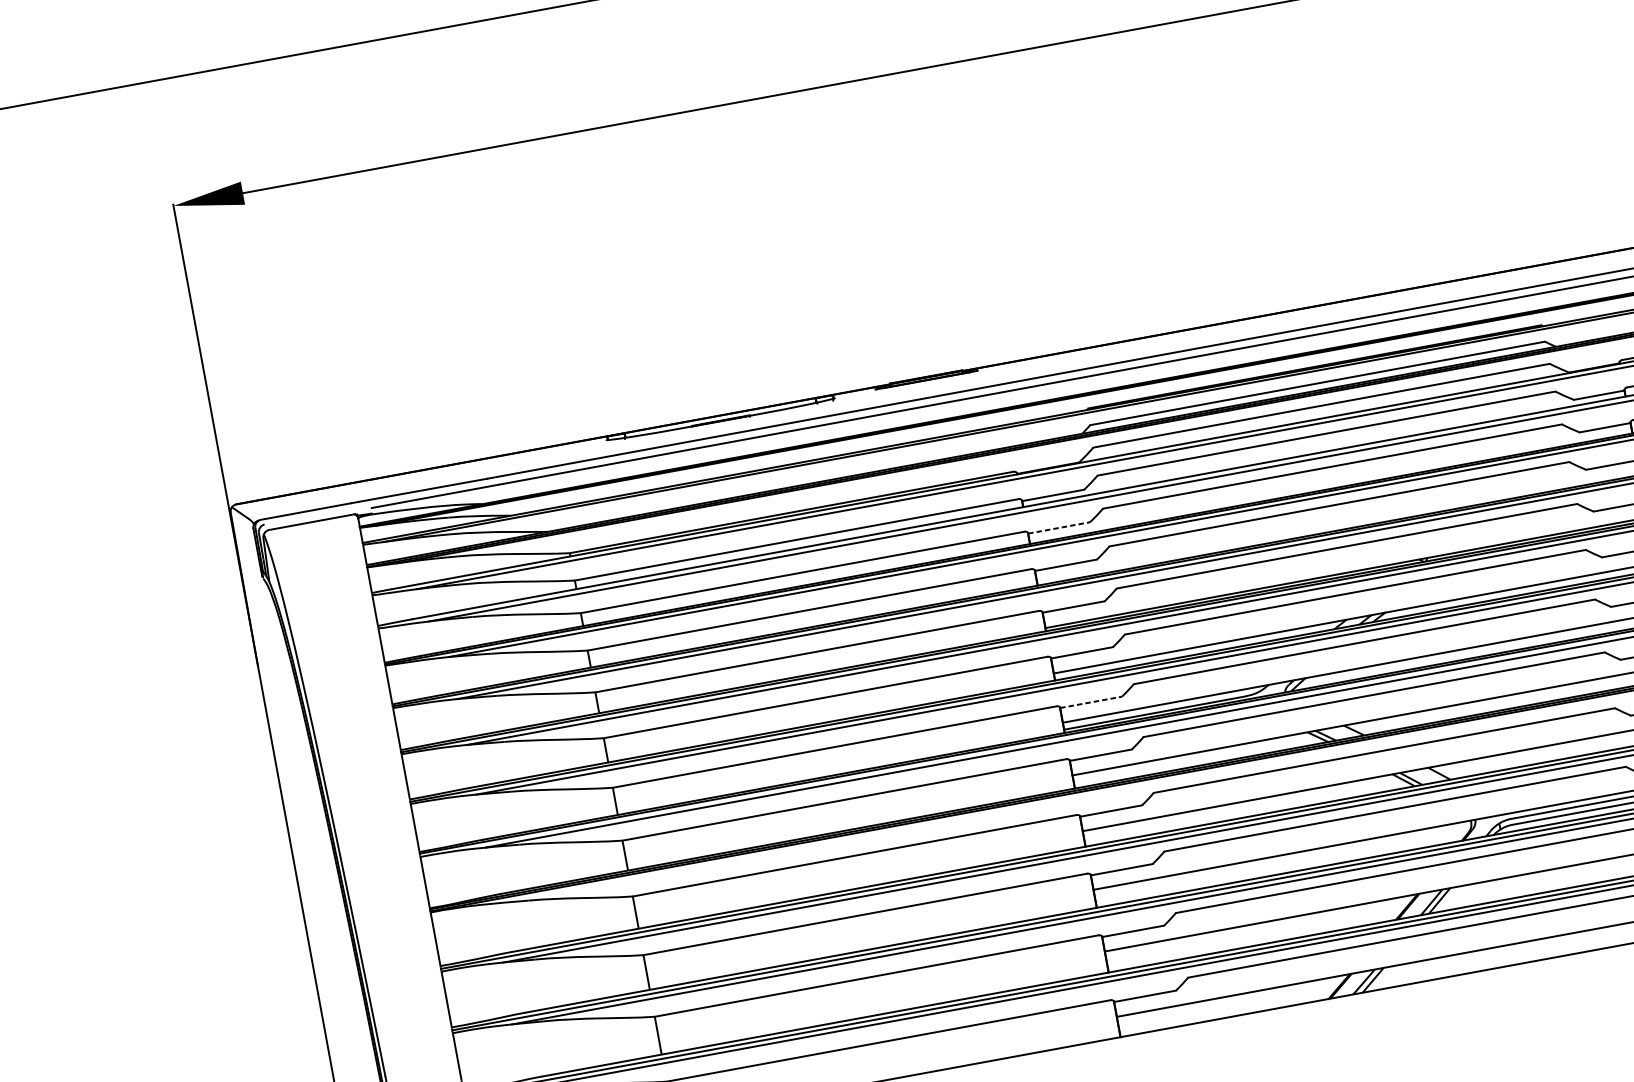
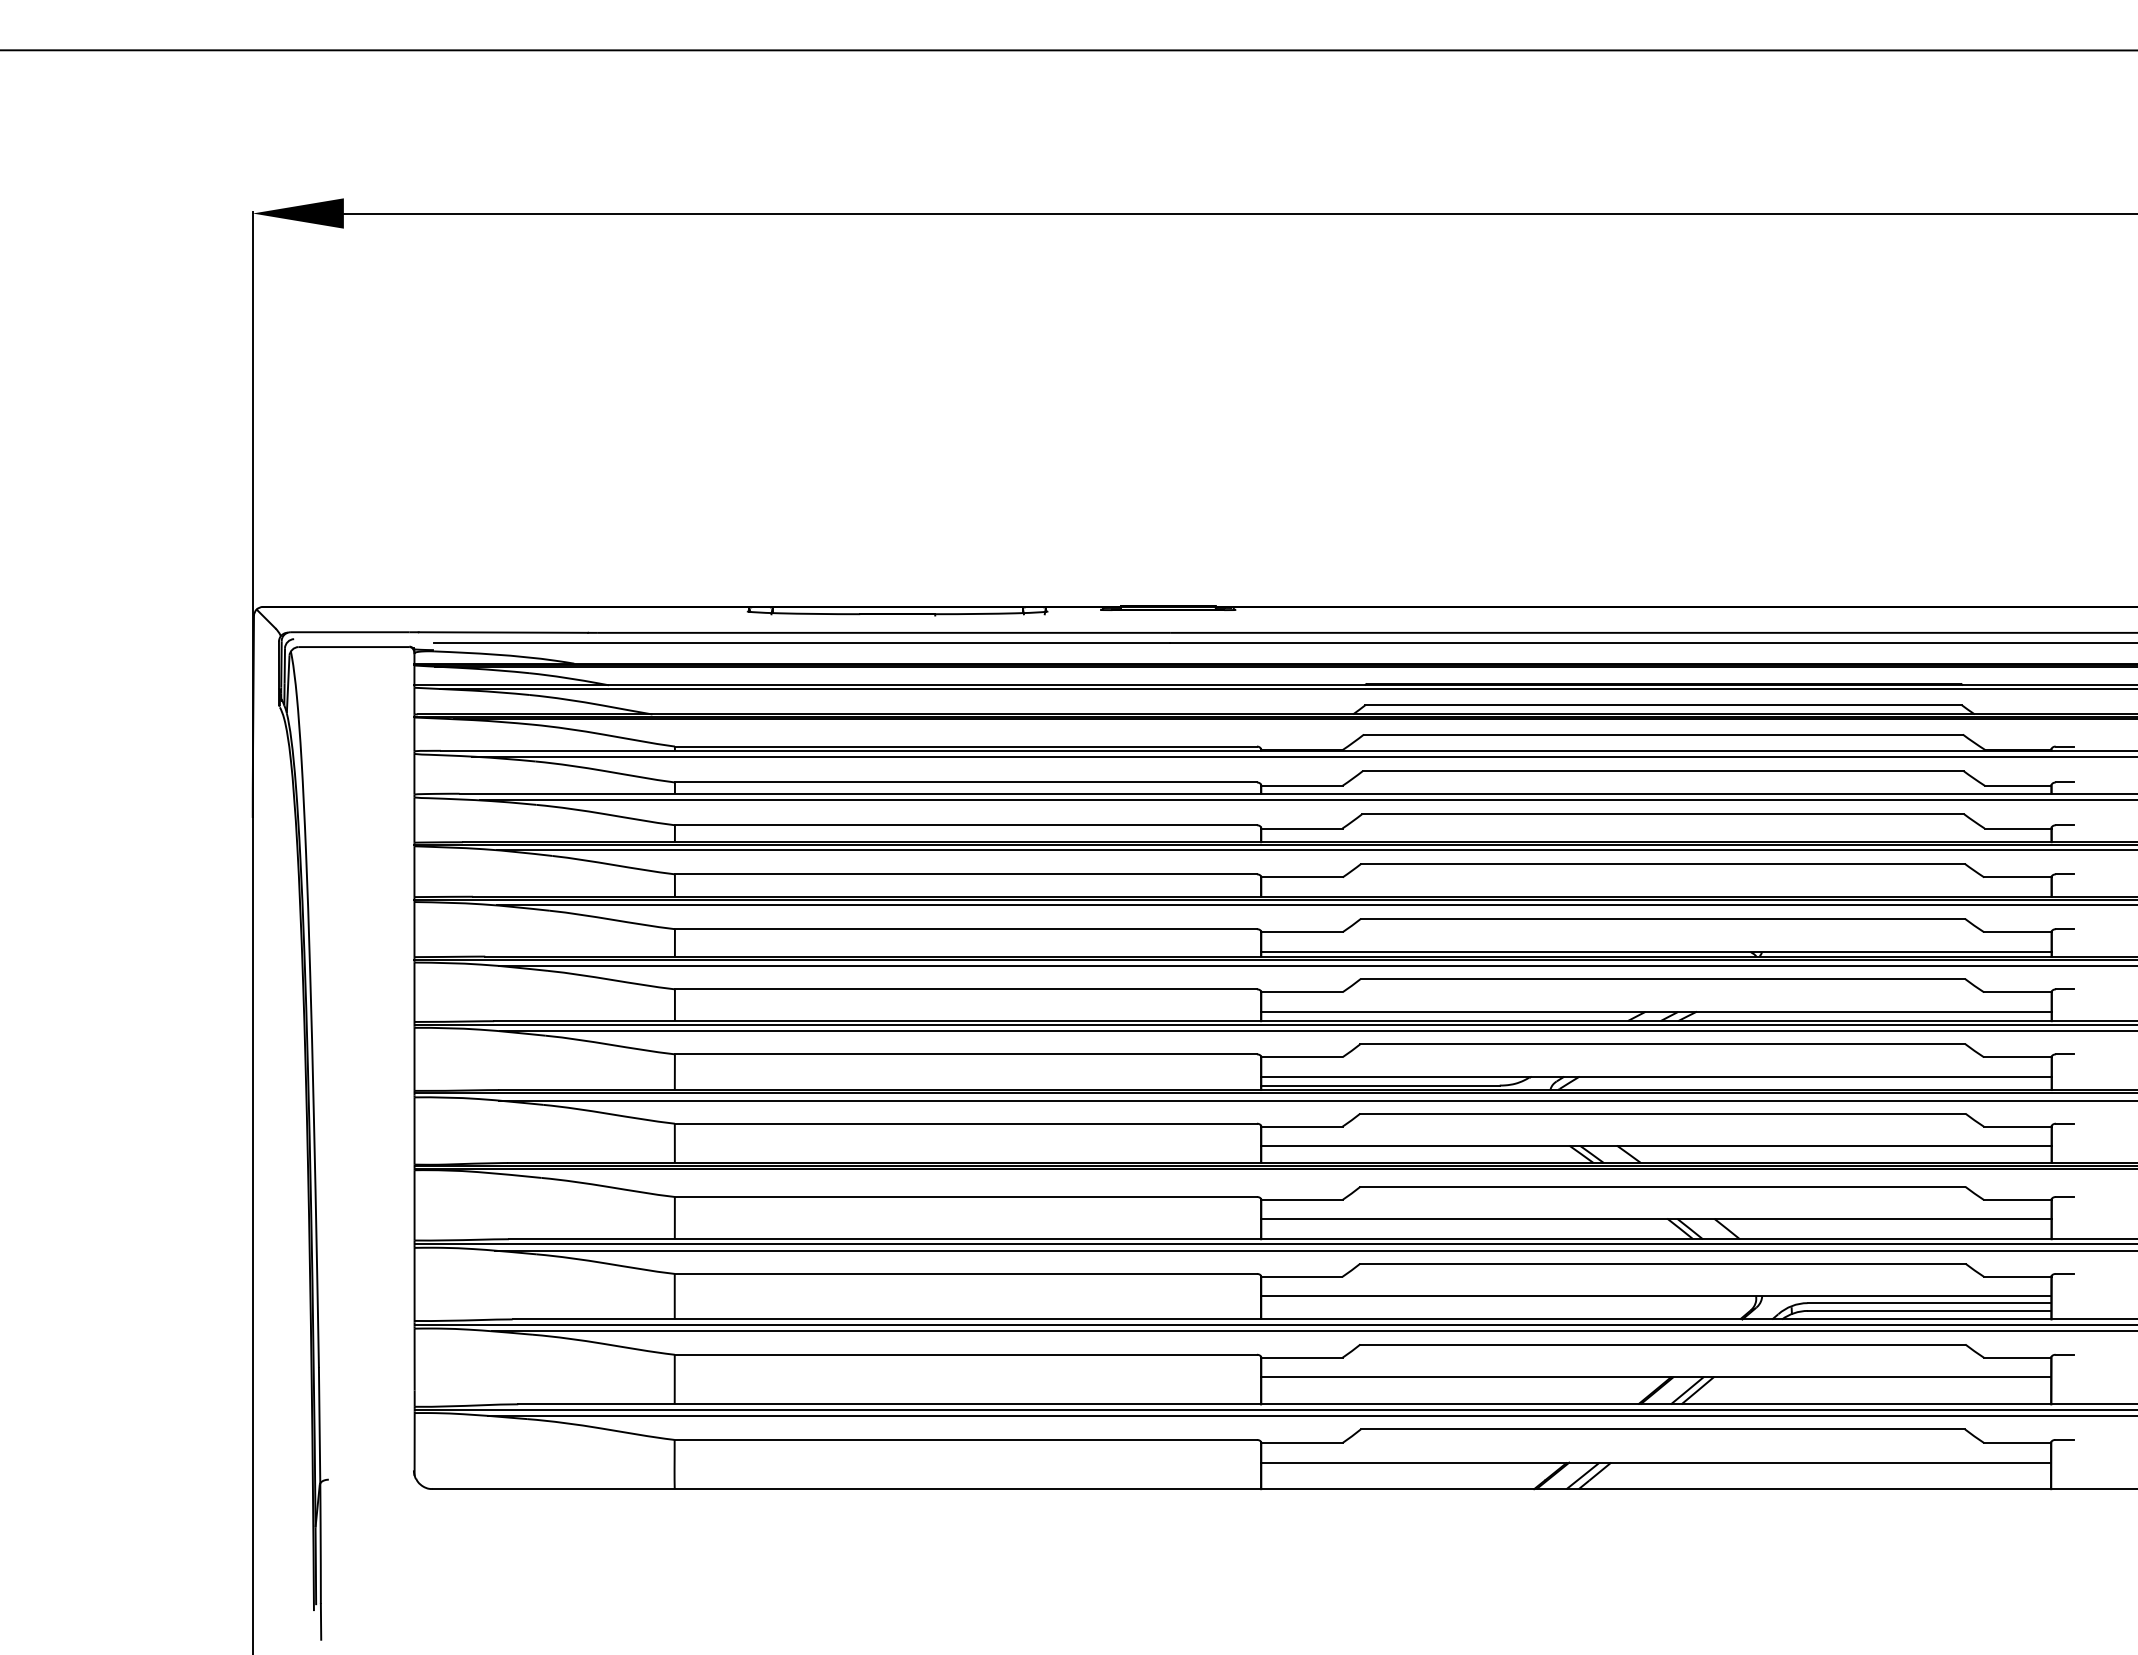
line: (1058, 527) -> (1301, 828), dashed -> solid
line: (1090, 702) -> (1301, 1057), dashed -> solid

